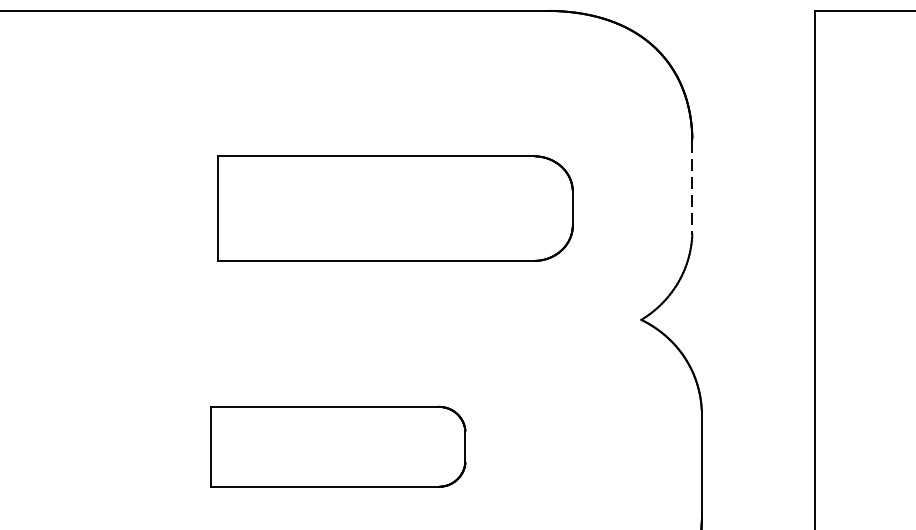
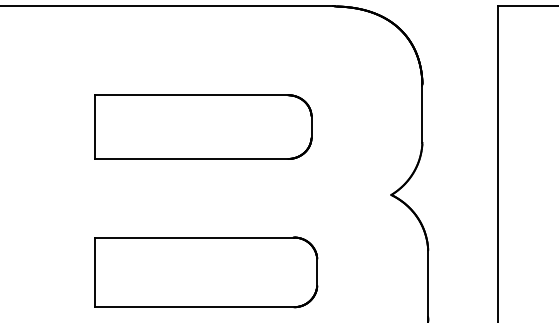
line: (692, 187) -> (422, 114), dashed -> solid
part: (395, 207) -> (203, 126), moved
part: (338, 446) -> (206, 272), size x1.43

